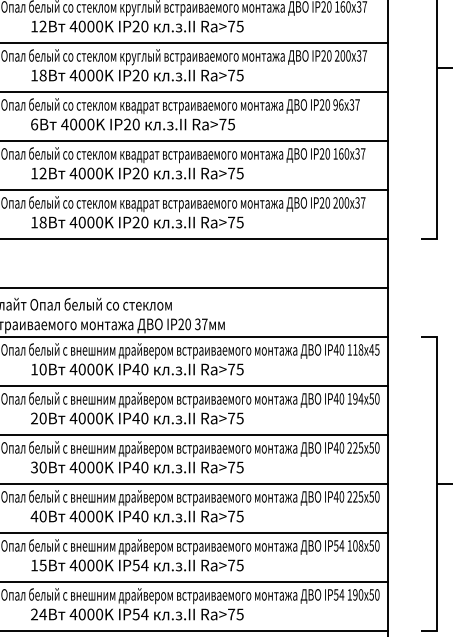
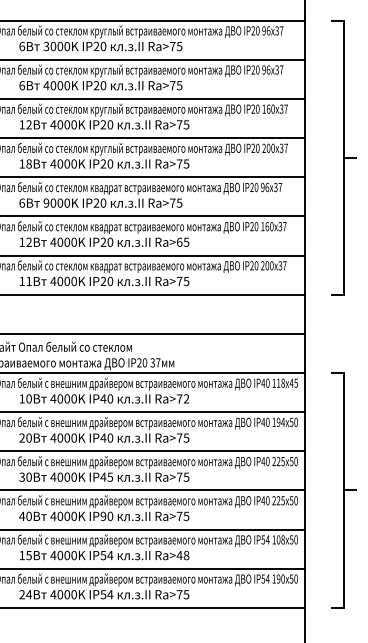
text: (64, 123) -> (46, 202), 4000K -> 9000K
text: (231, 172) -> (179, 241), Ra>75 -> Ra>65
text: (42, 222) -> (28, 281), 18 -> 11
text: (240, 368) -> (186, 398), Ra>75 -> Ra>72
text: (145, 466) -> (110, 476), IP40 -> IP45
text: (136, 516) -> (103, 516), IP40 -> IP90
text: (235, 565) -> (182, 555), Ra>75 -> Ra>48

